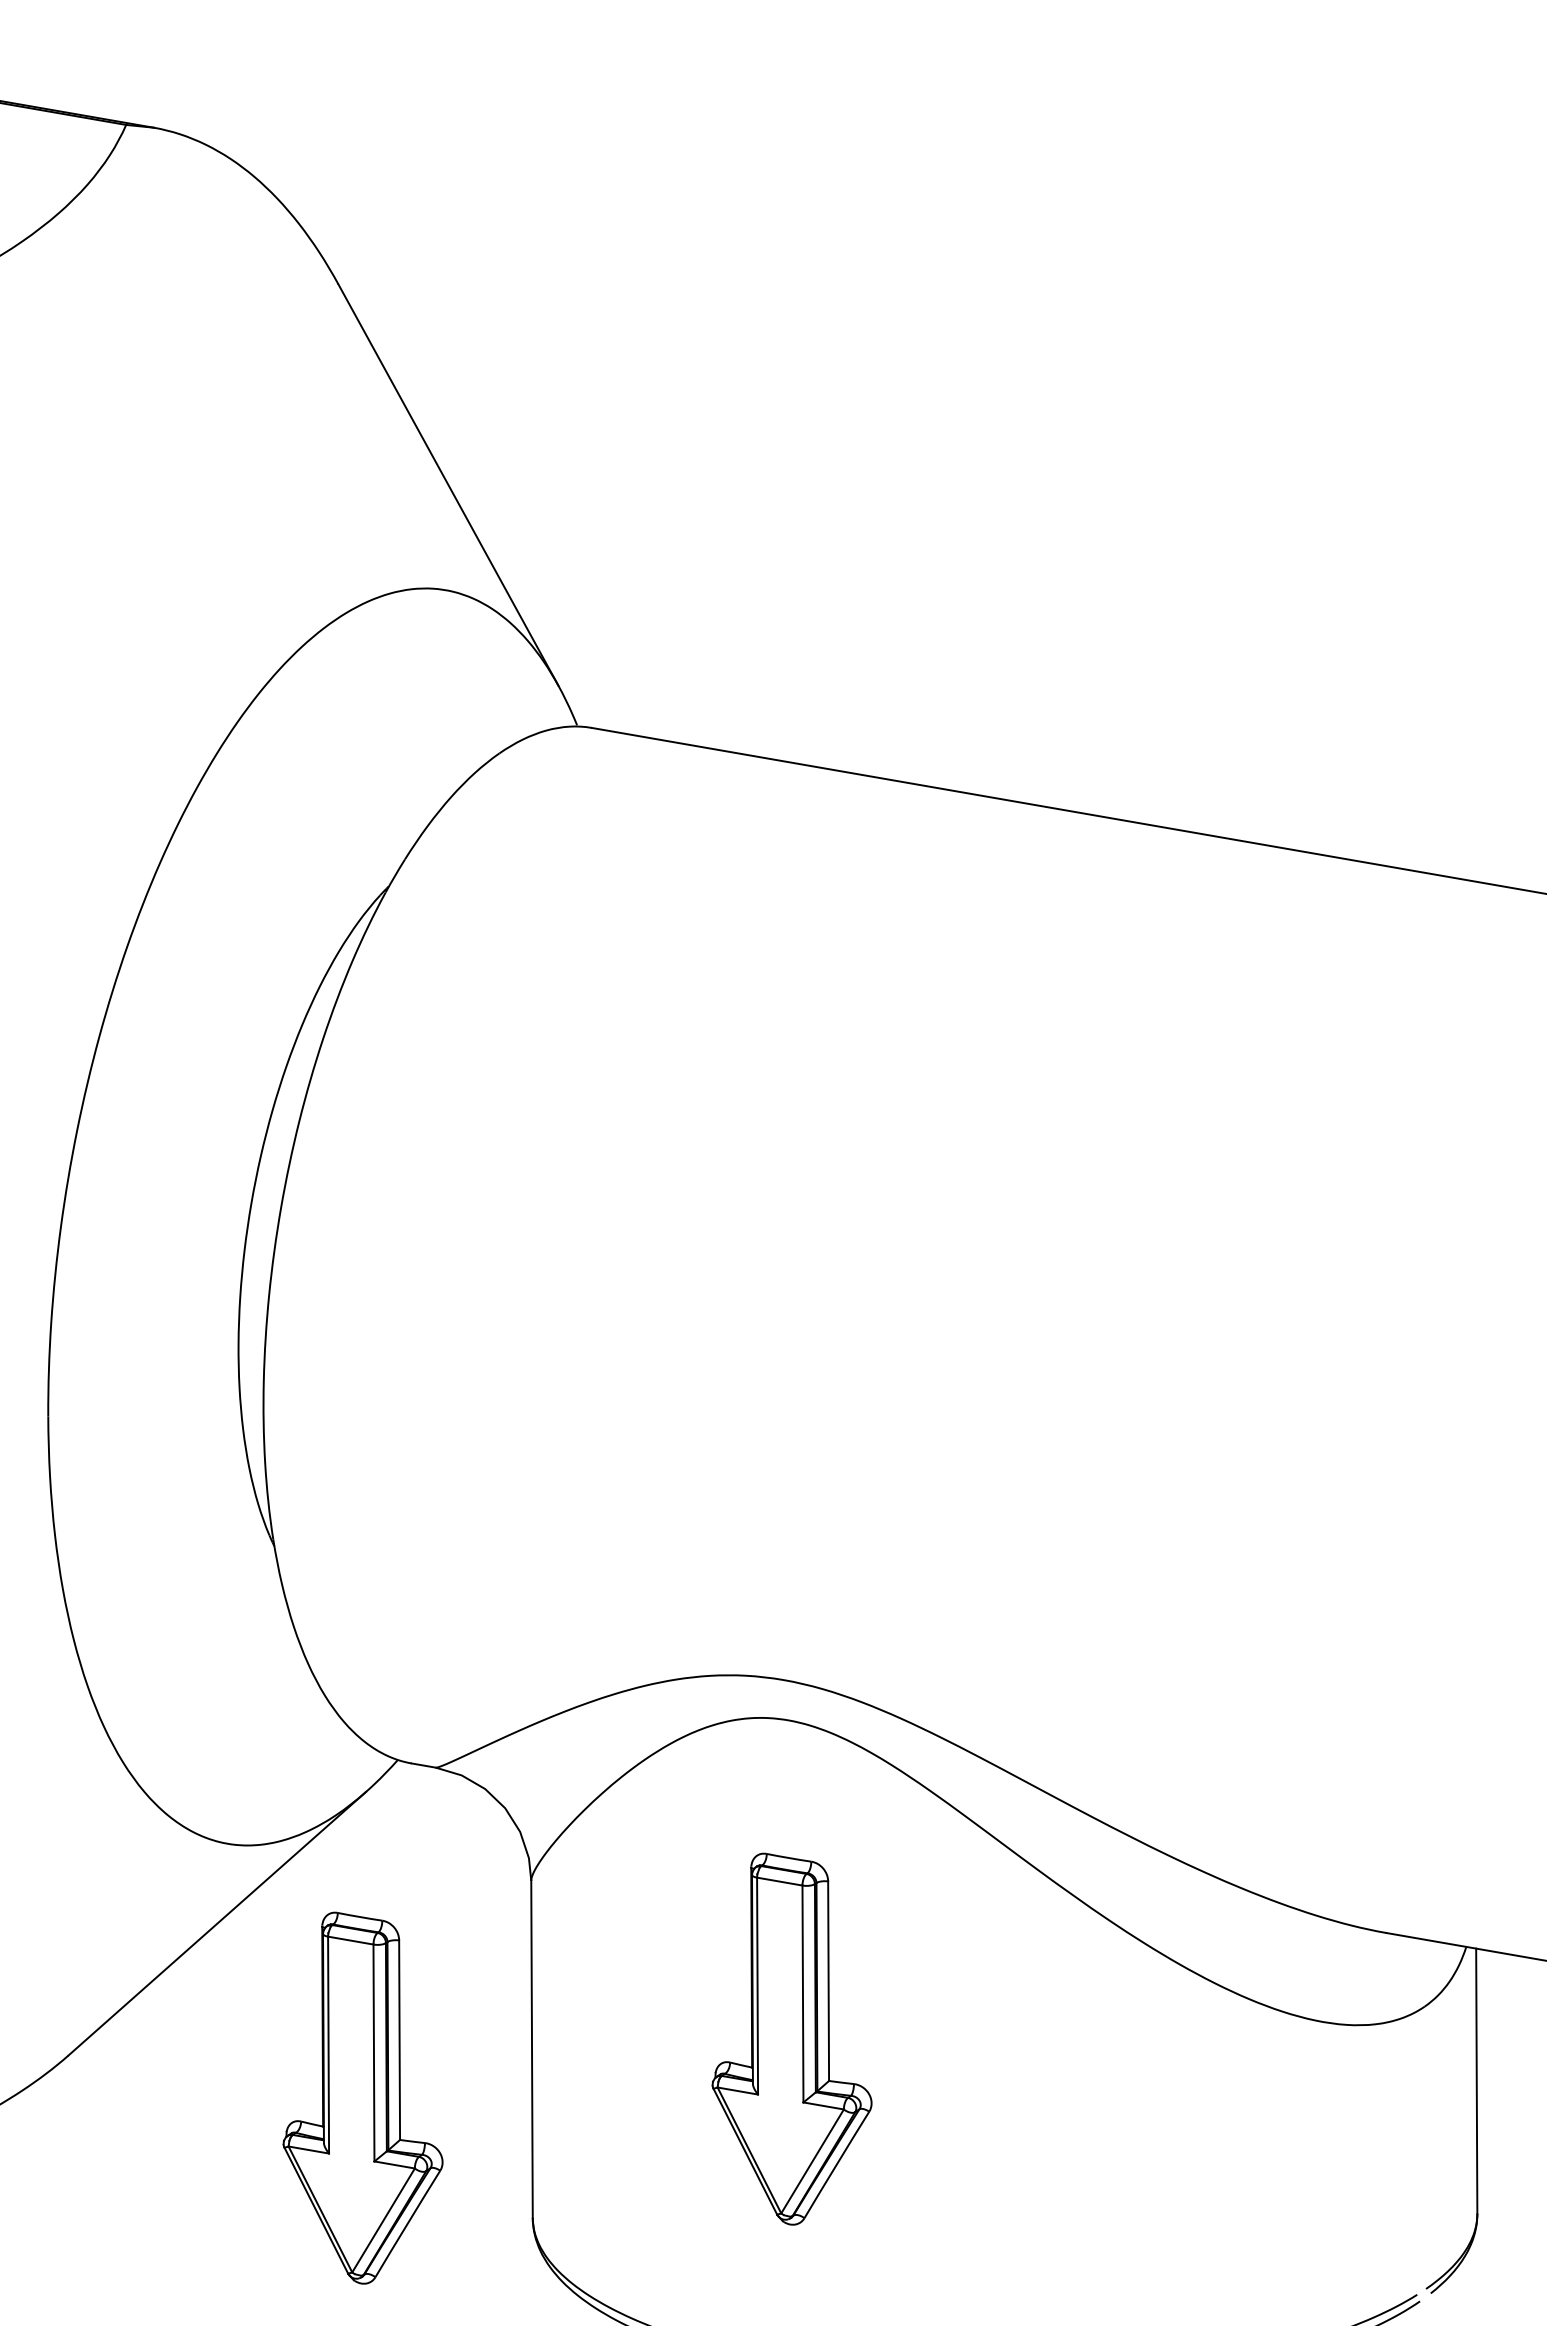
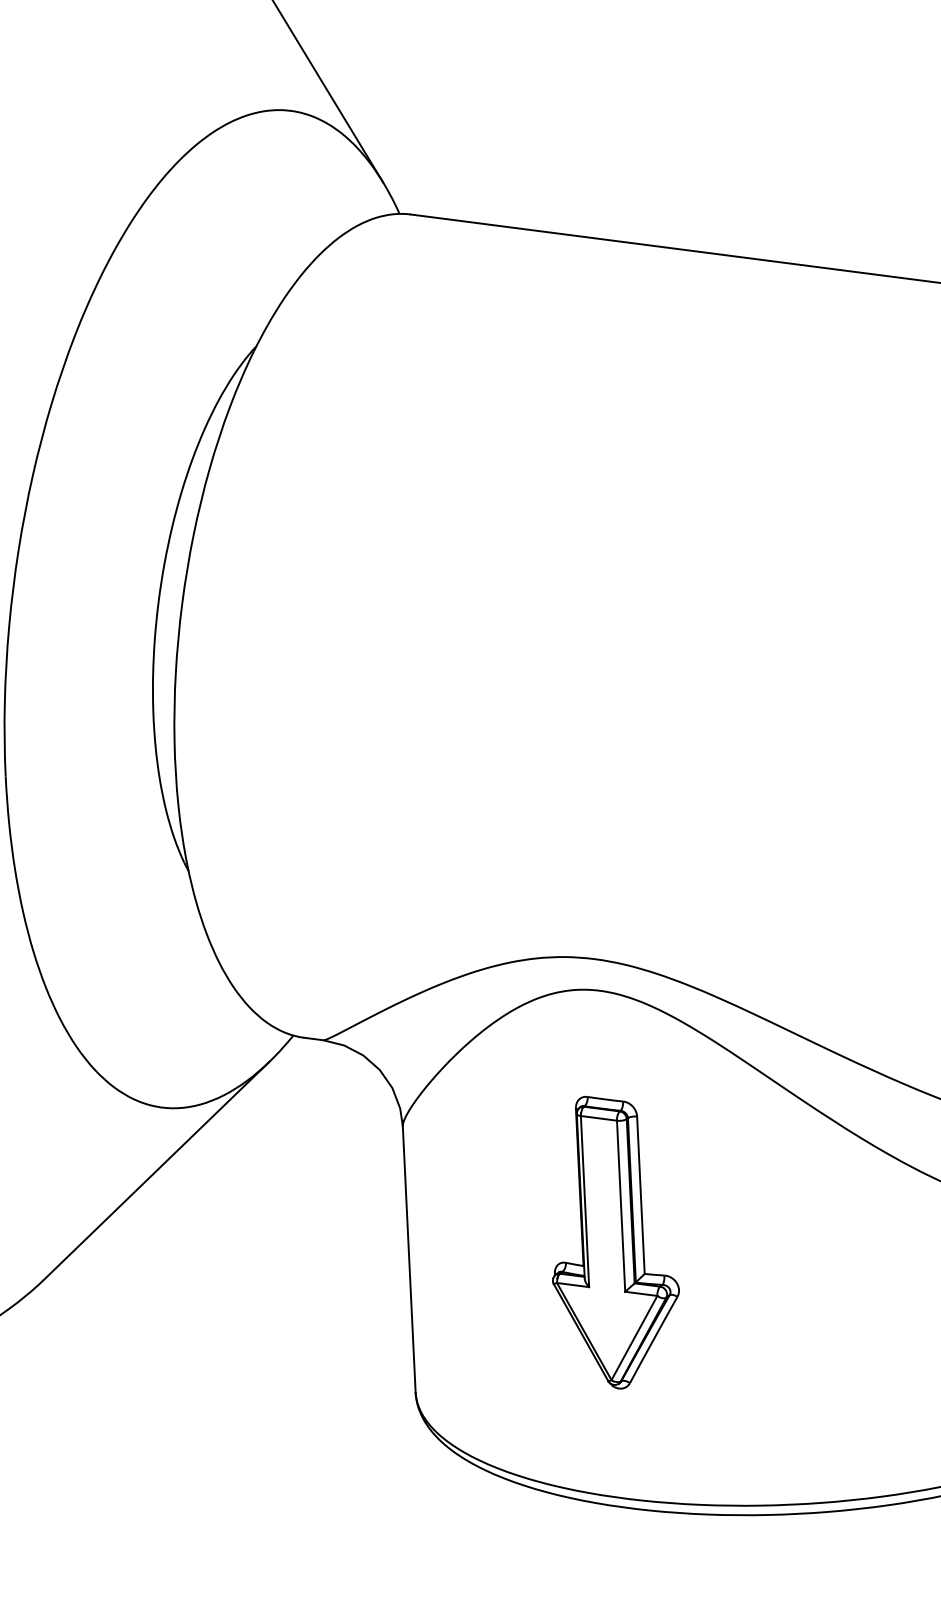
part: (362, 2097) -> (277, 1303), removed

